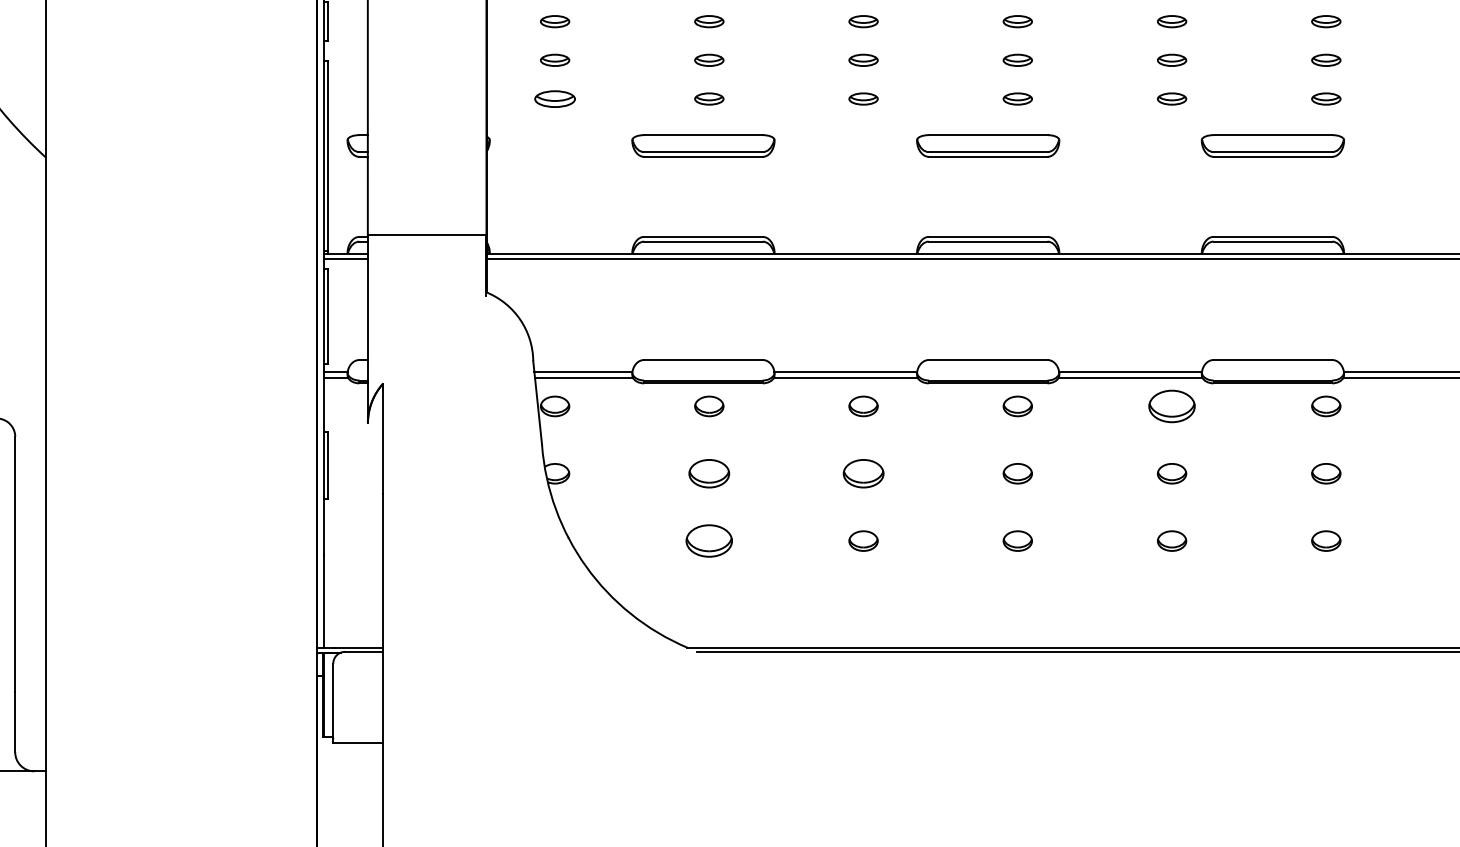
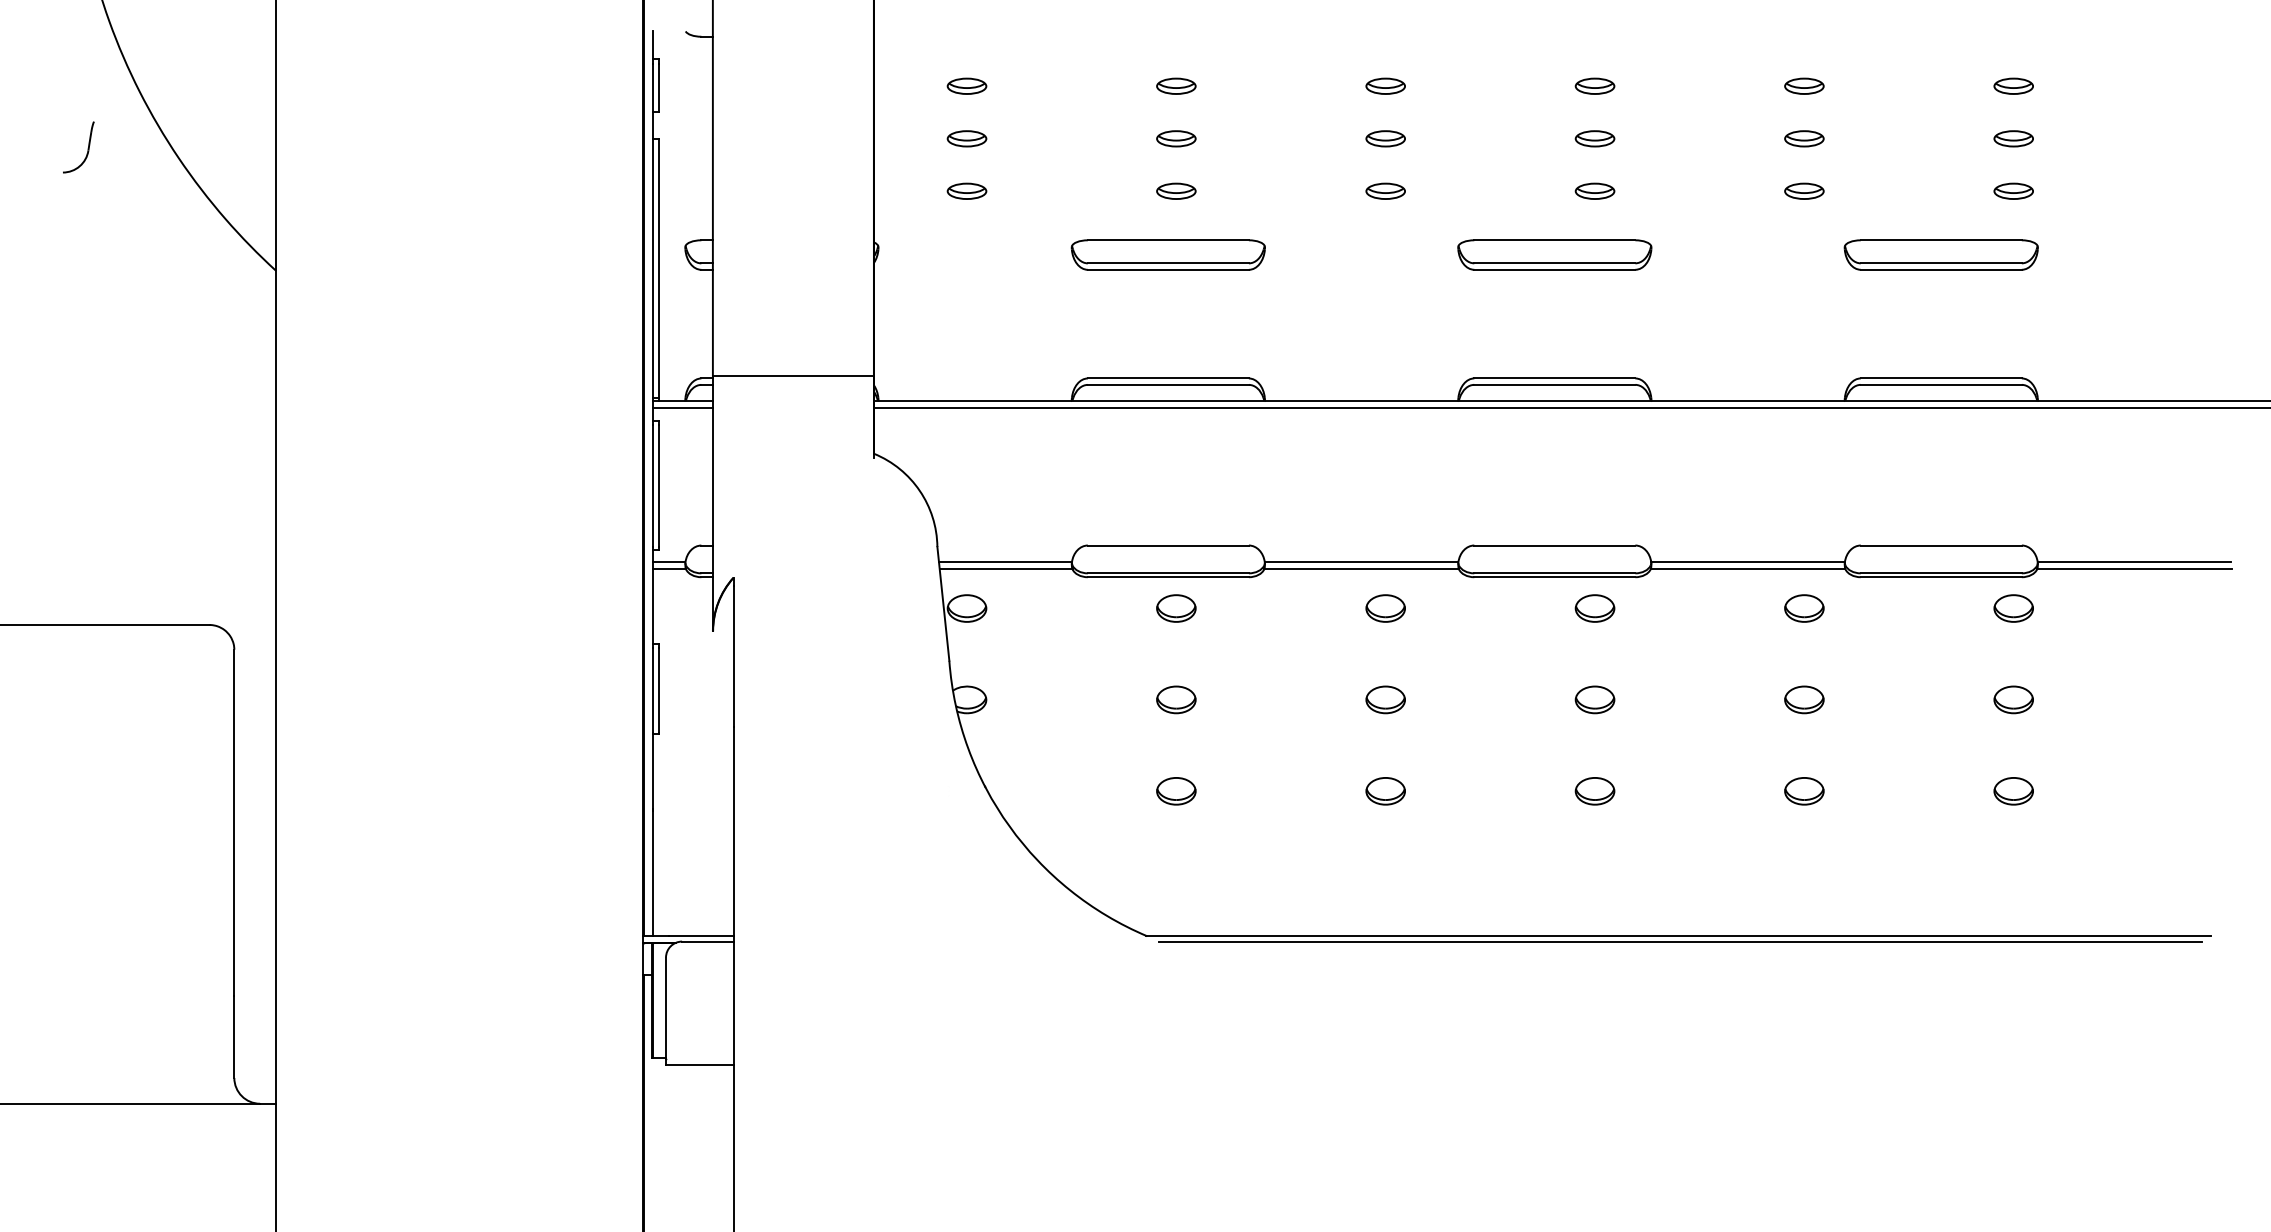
part: (554, 98) -> (966, 190), size x0.71
part: (1172, 406) -> (1804, 608), size x0.62
part: (709, 473) -> (1176, 699), size x0.71
part: (863, 473) -> (1385, 699), size x0.71
part: (709, 541) -> (1176, 791), size x0.62

